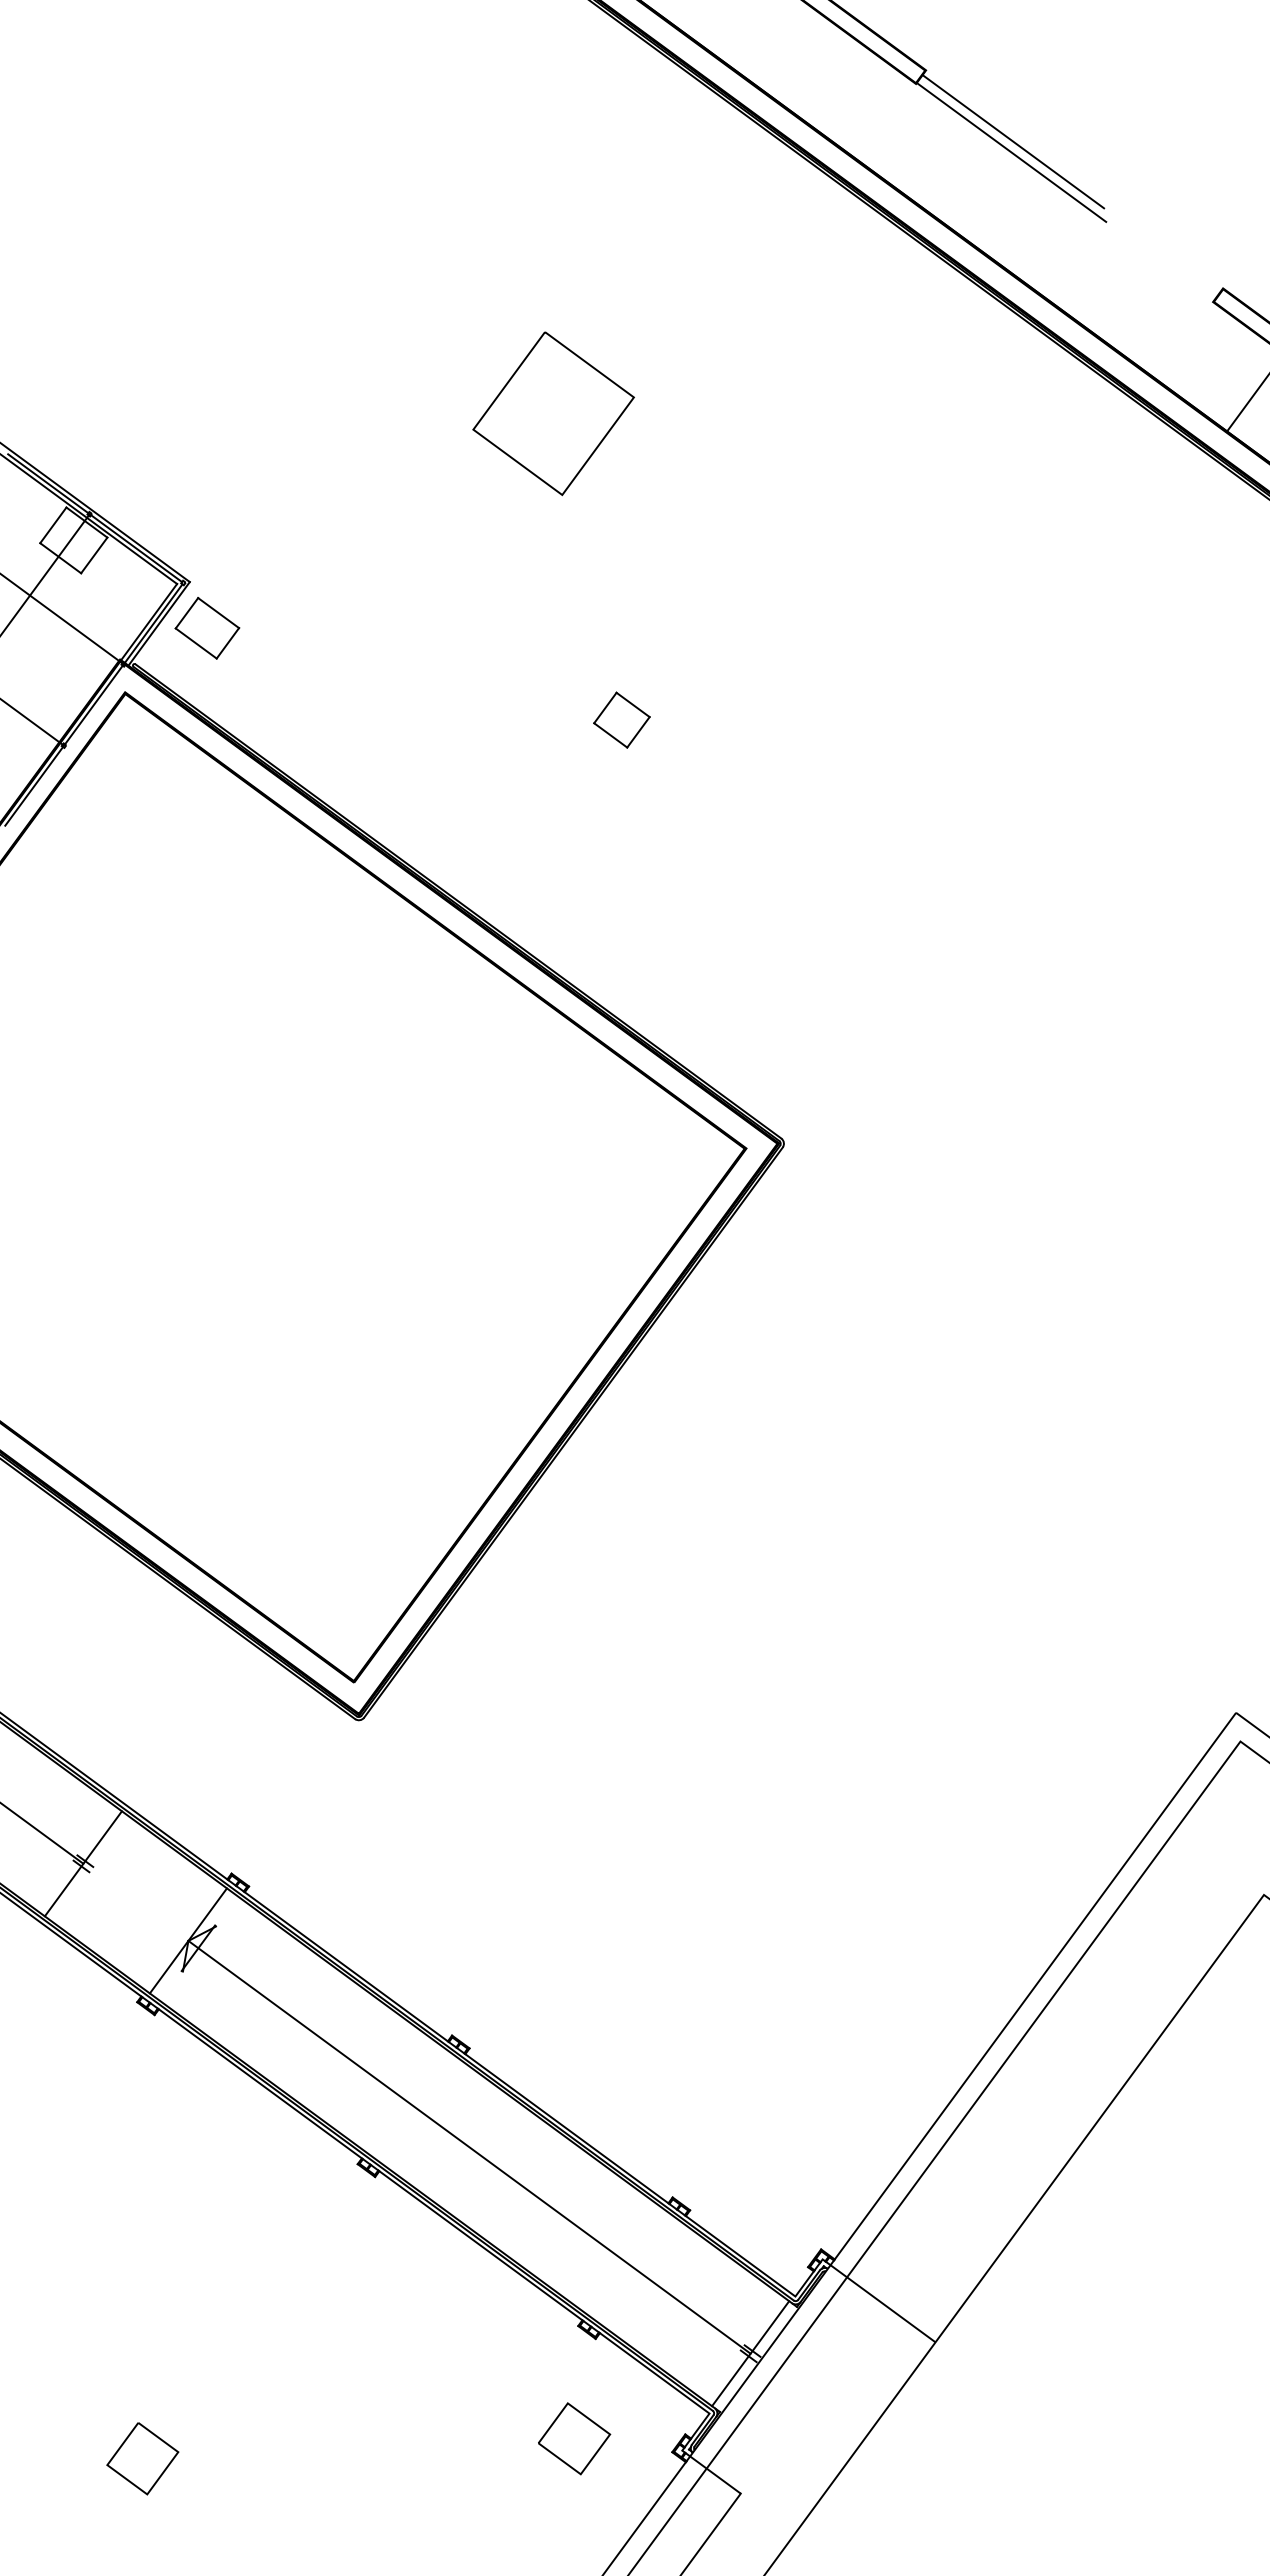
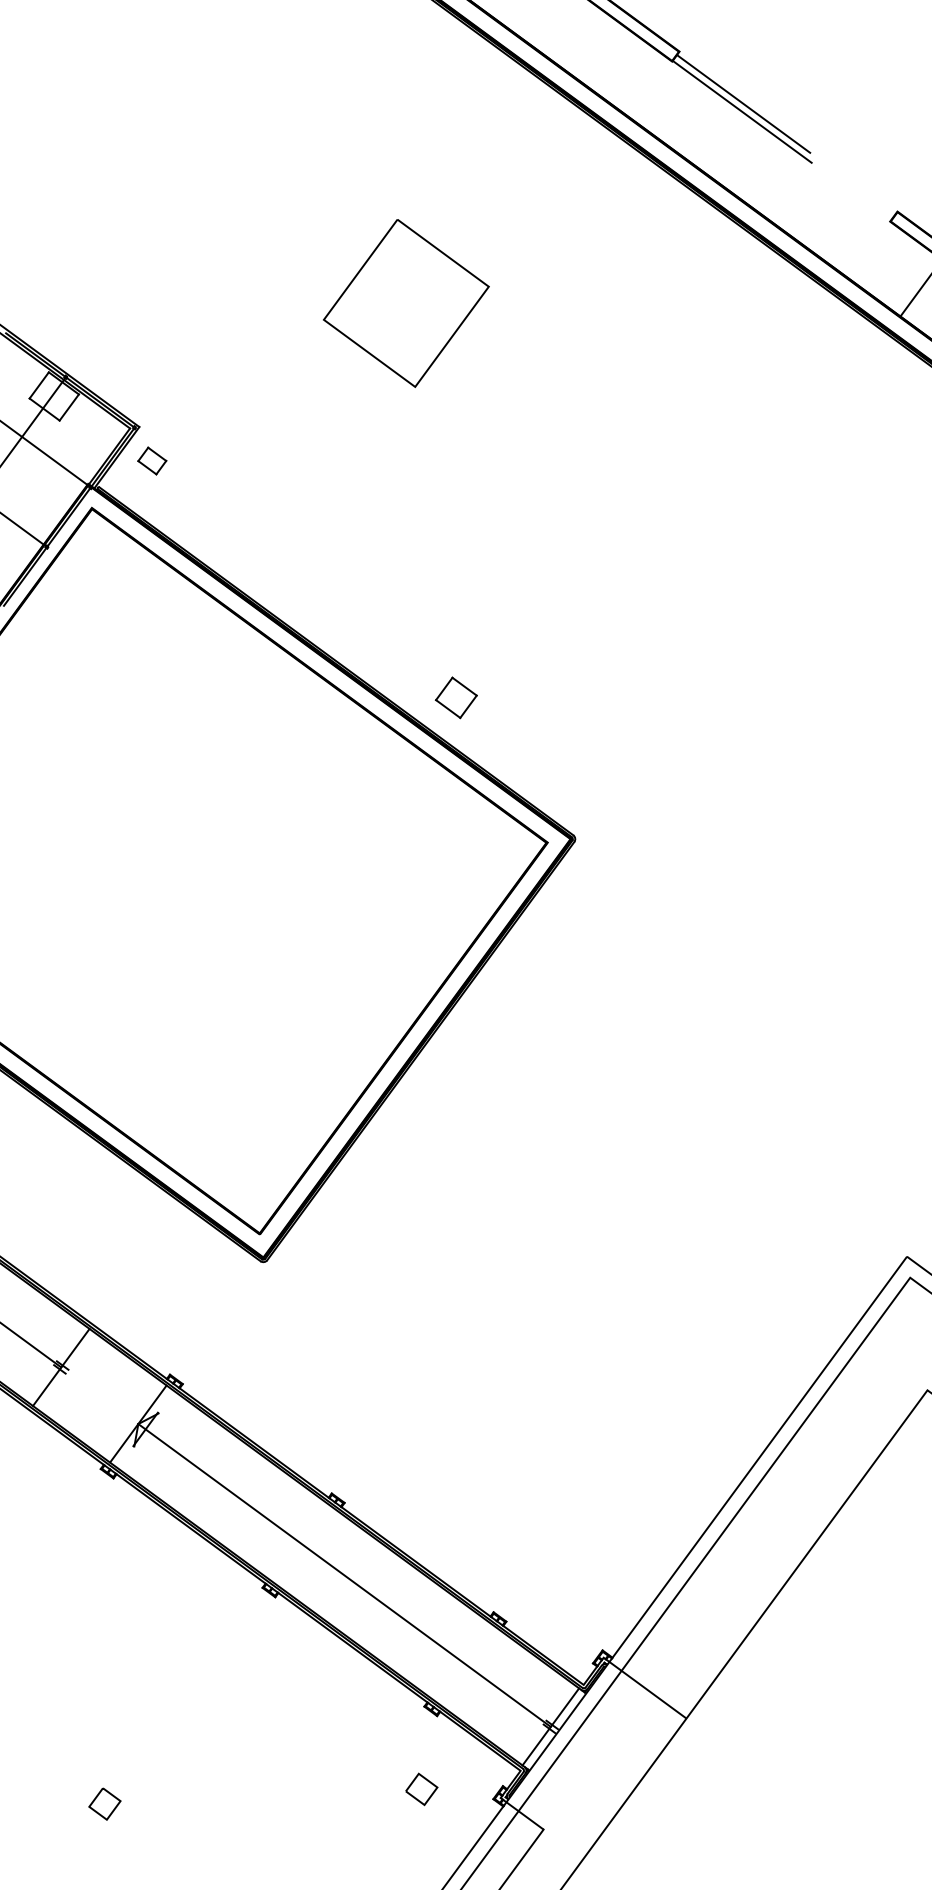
part: (553, 413) -> (406, 303), size x1.4
part: (207, 628) -> (152, 461), size x0.6
part: (621, 719) -> (456, 697), moved
part: (574, 2438) -> (421, 1789), size x0.6
part: (142, 2458) -> (104, 1803), size x0.6

